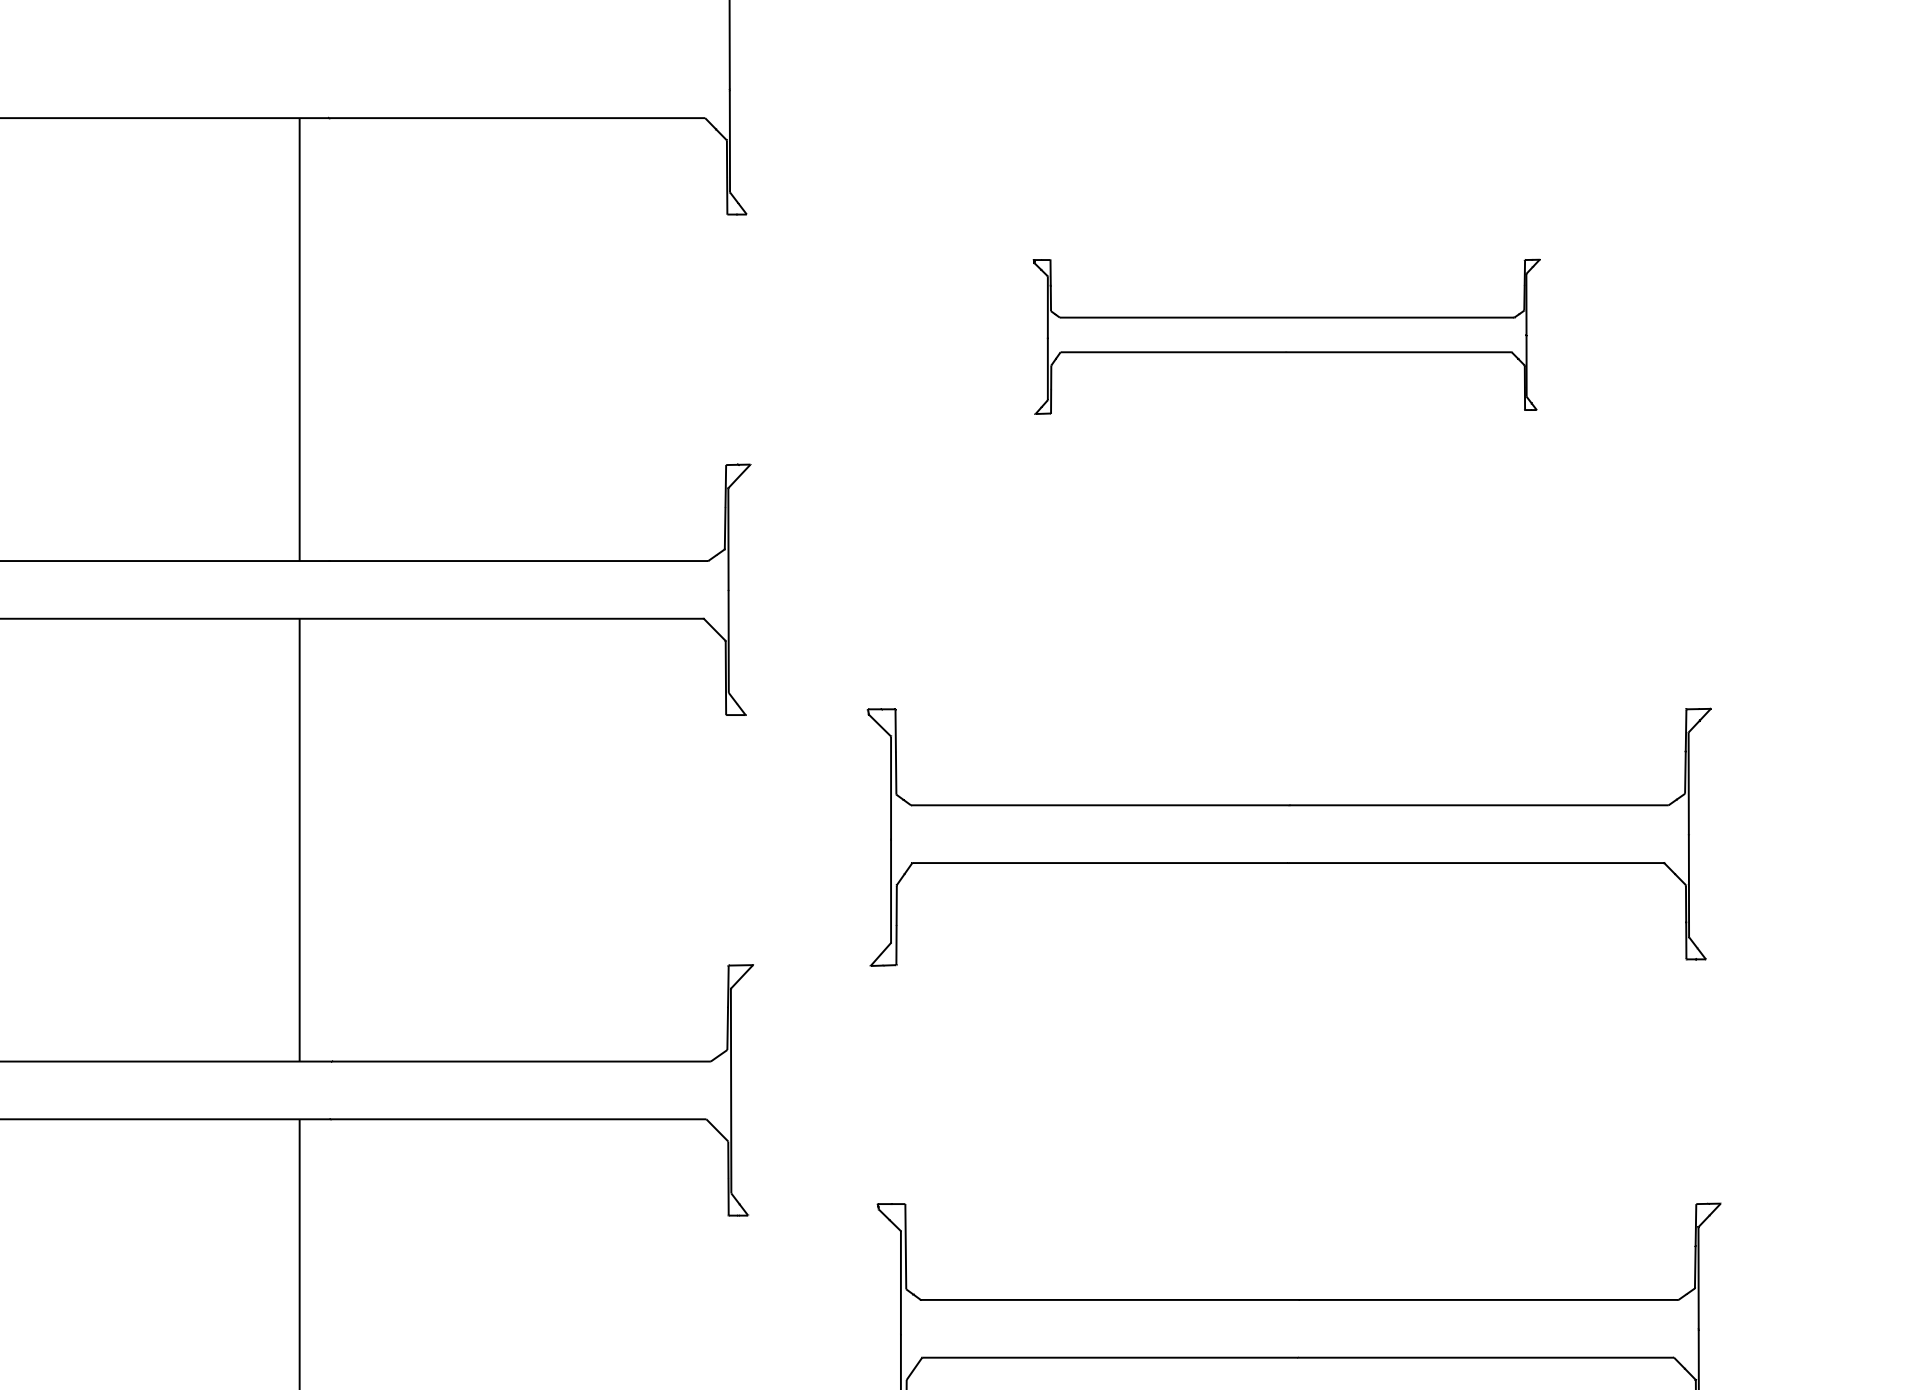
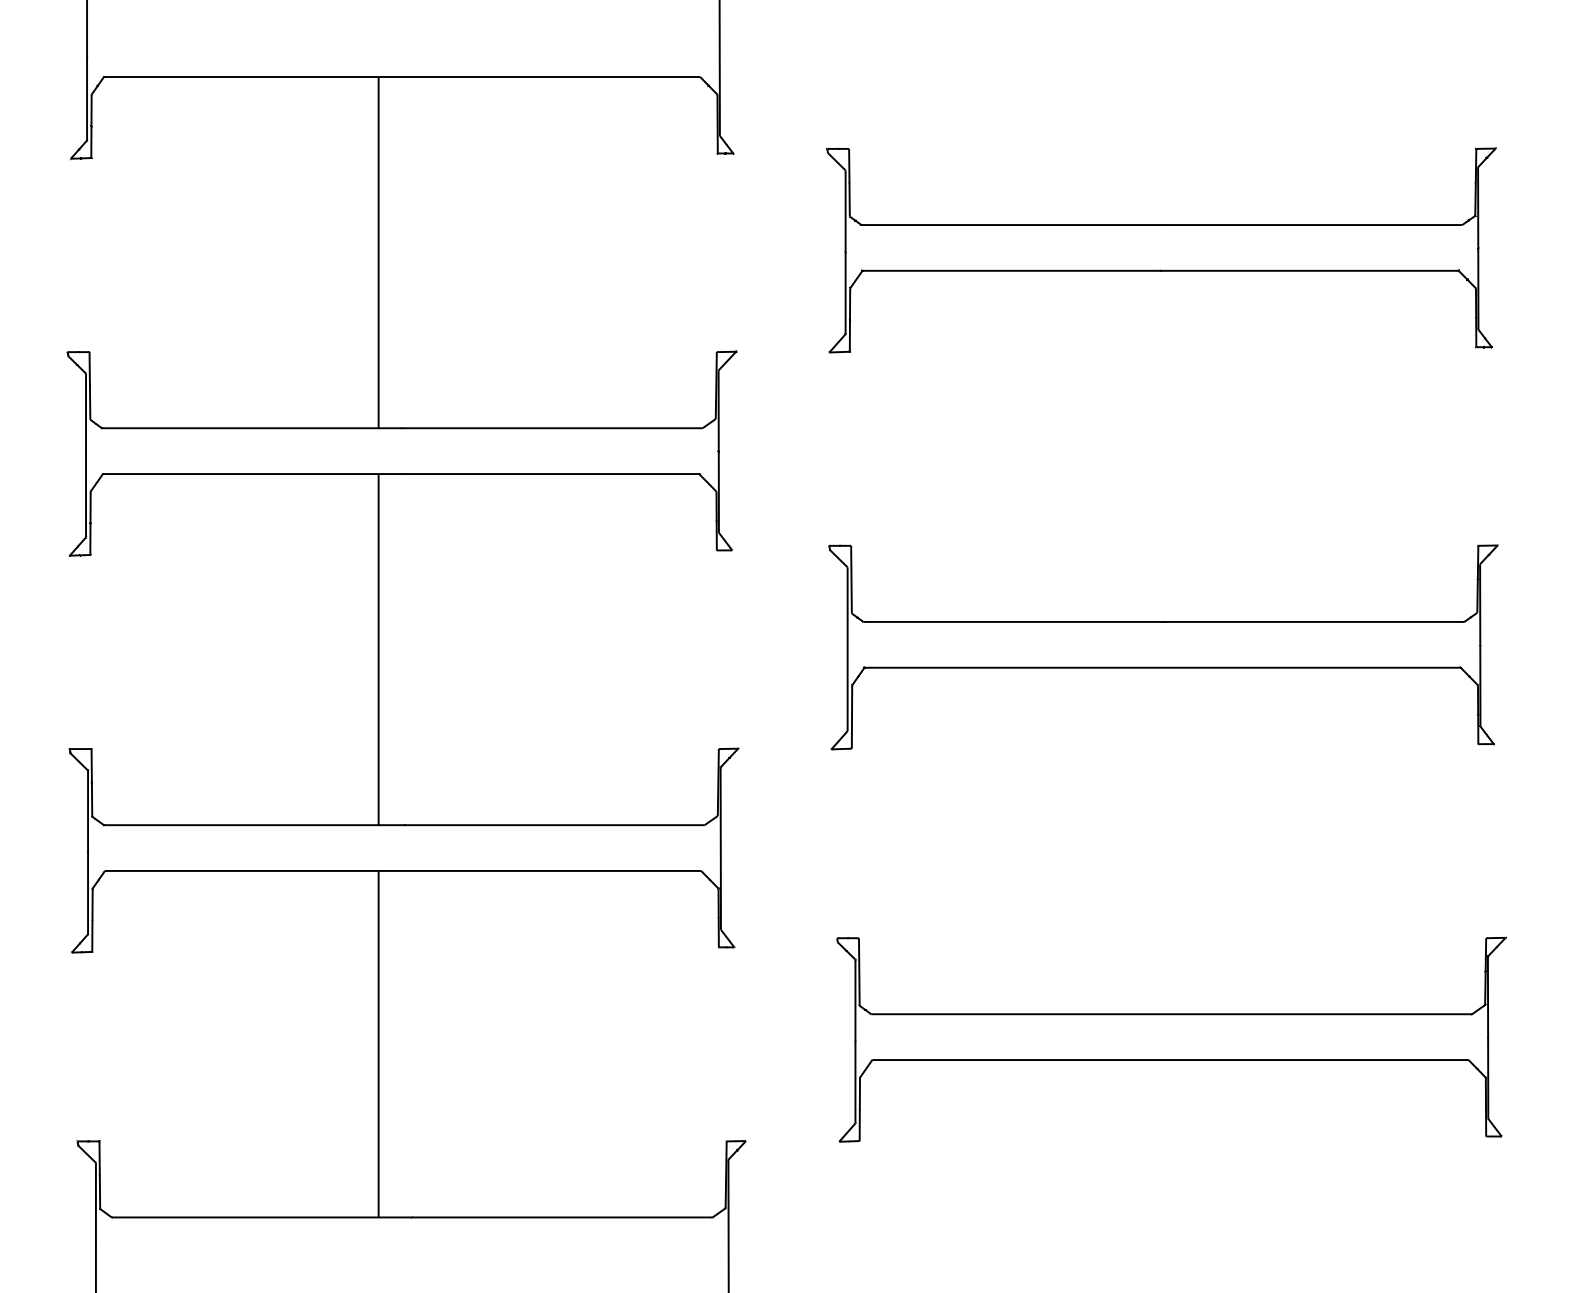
part: (1286, 336) -> (1161, 250), size x1.67

